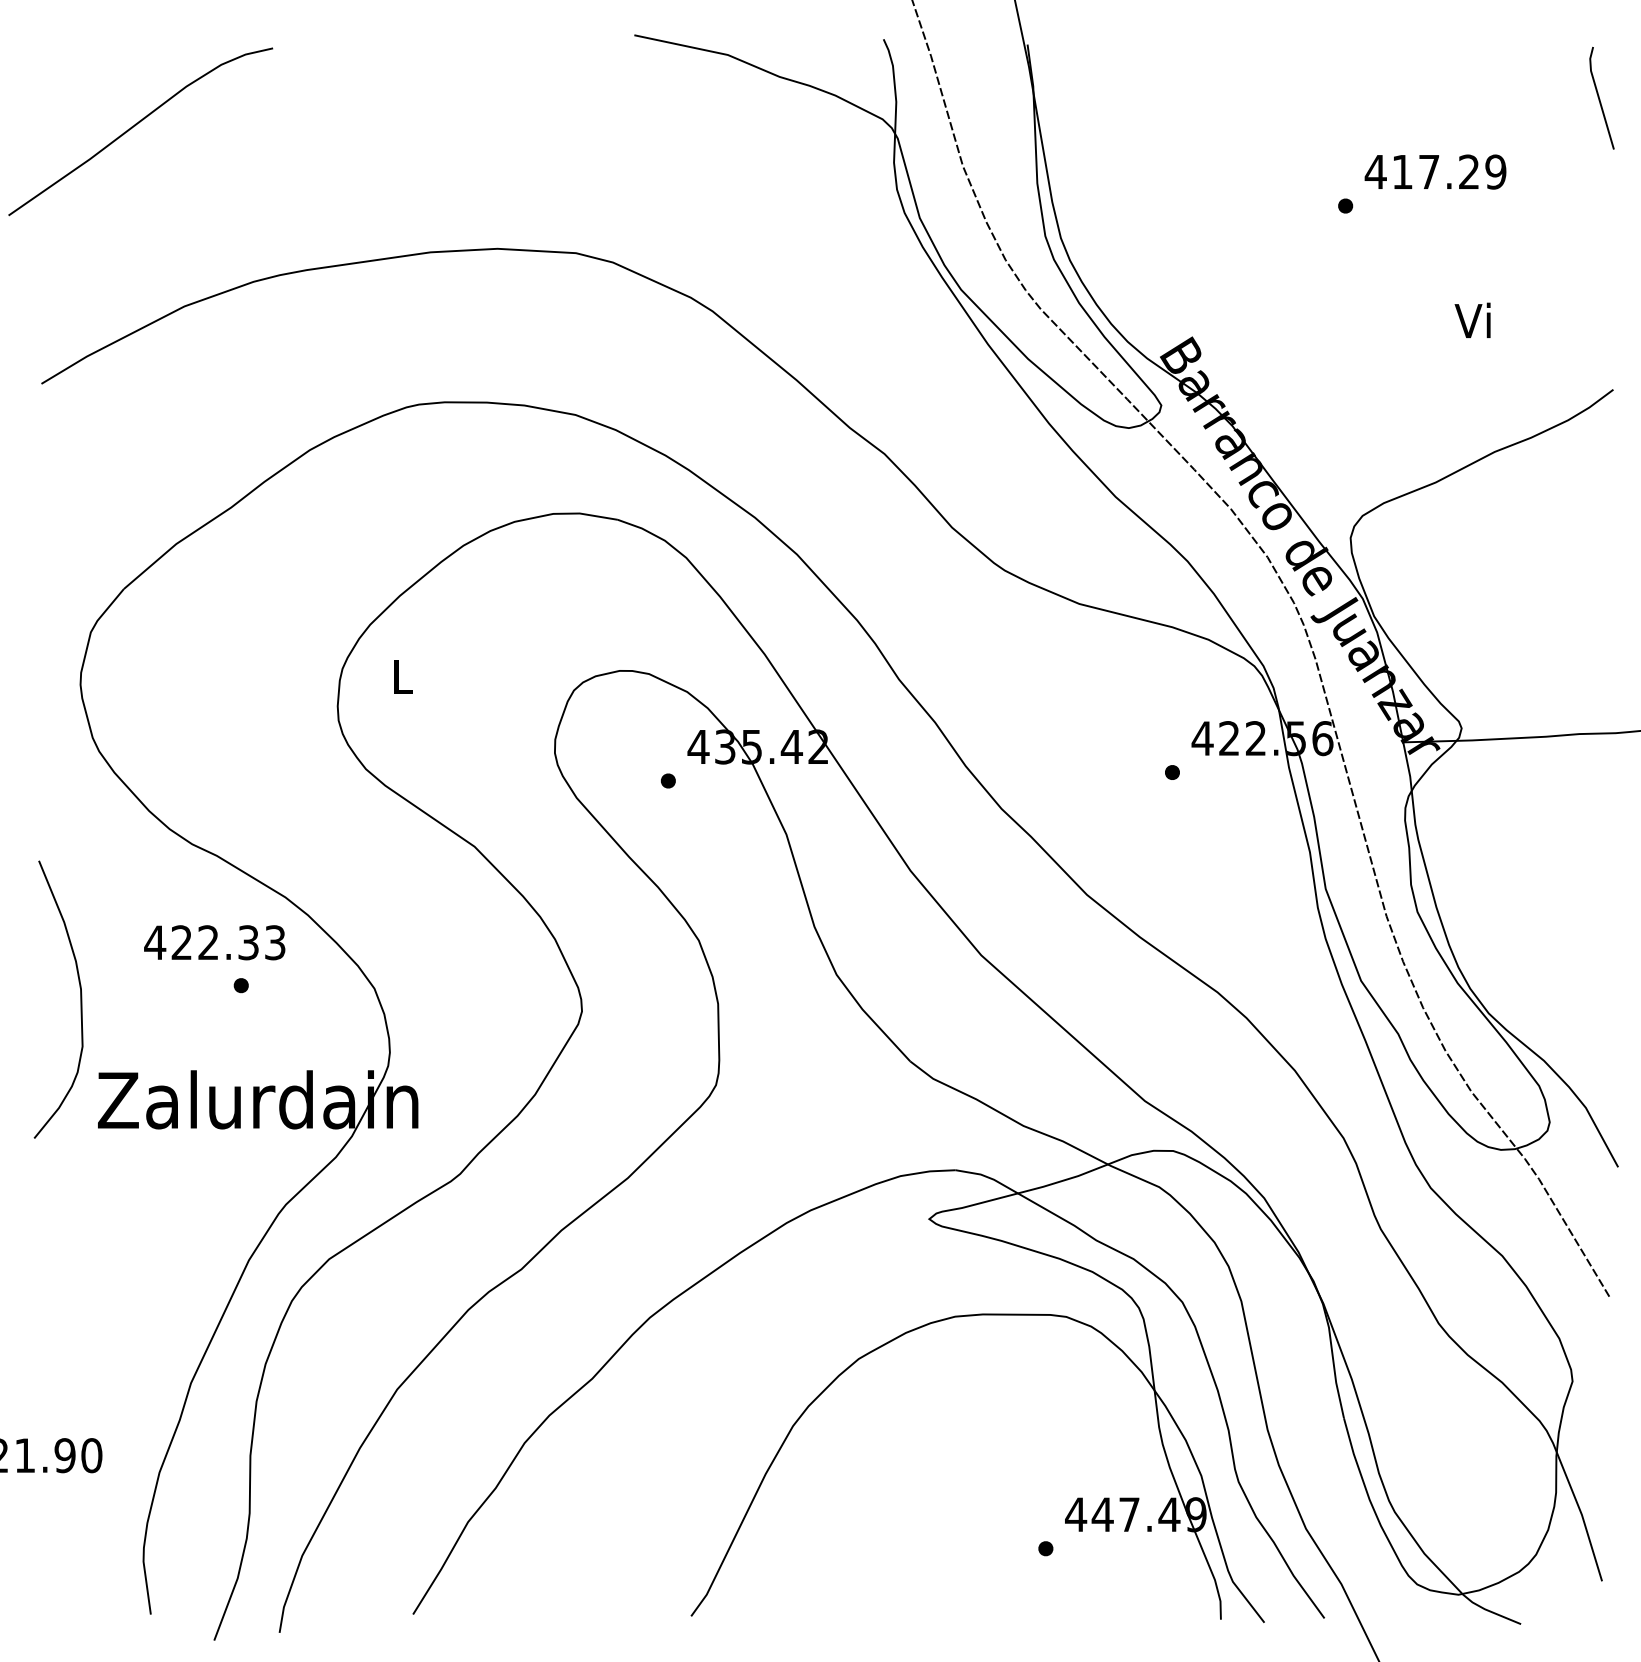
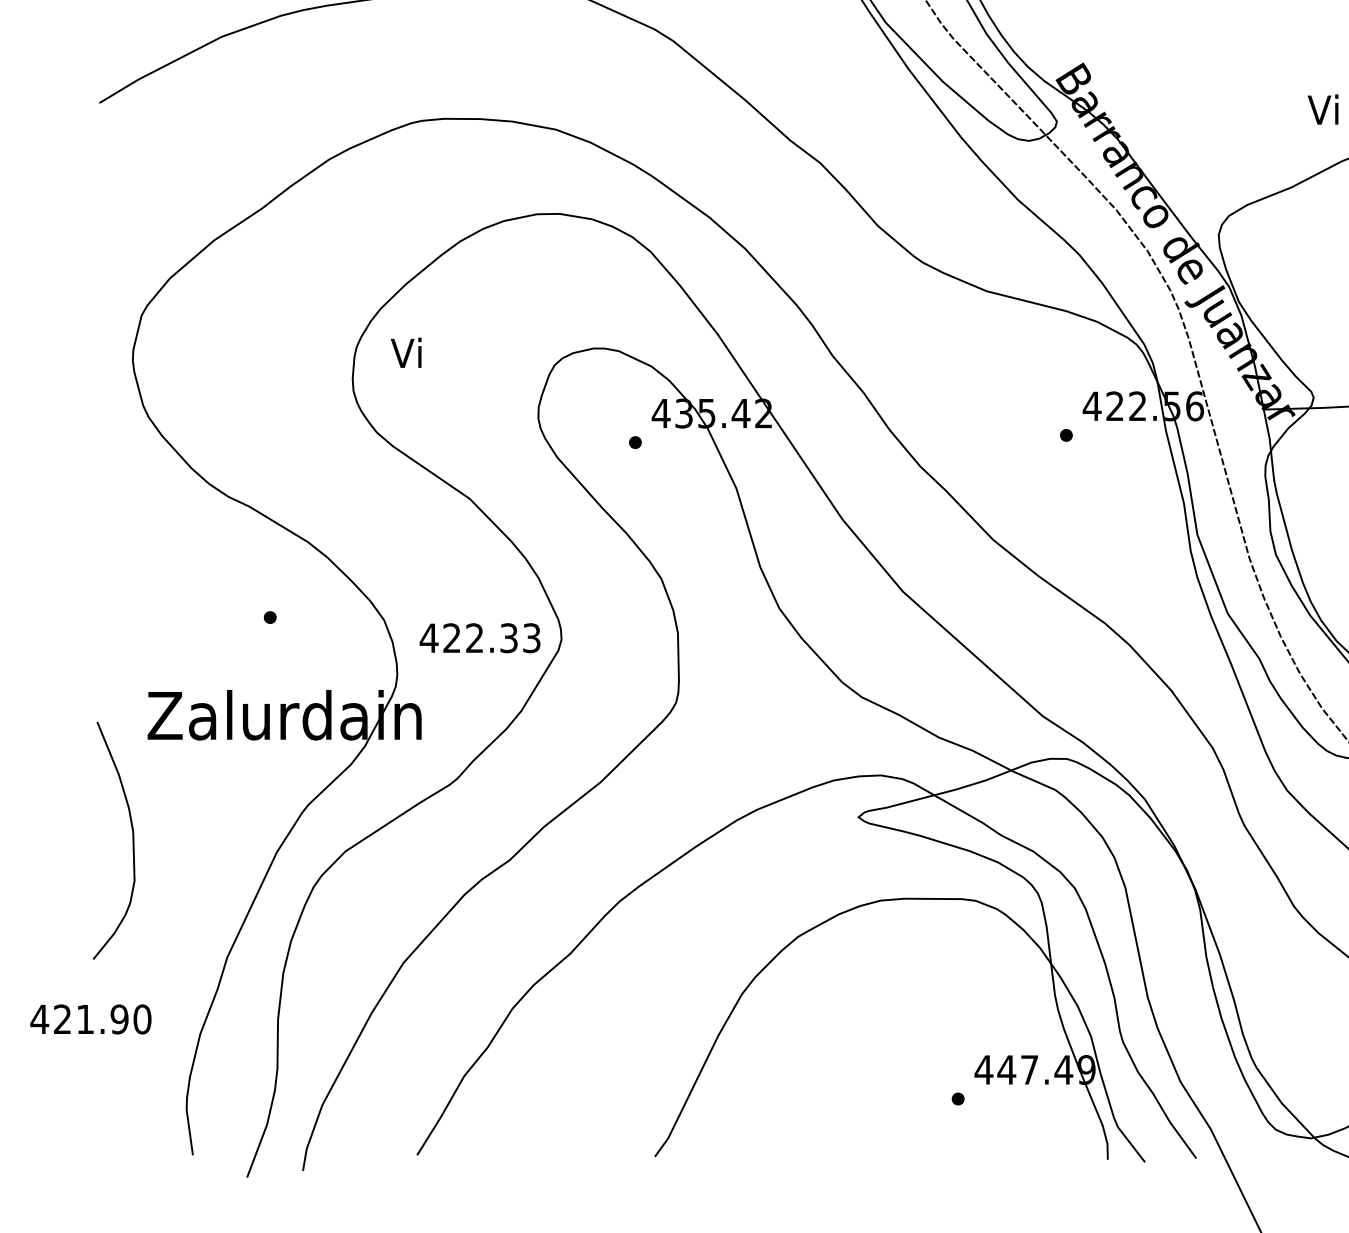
text: (1472, 319) -> (1322, 108), moved
text: (400, 675) -> (406, 352), L -> Vi
text: (214, 942) -> (479, 637), moved
curve: (80, 999) -> (132, 840), moved

